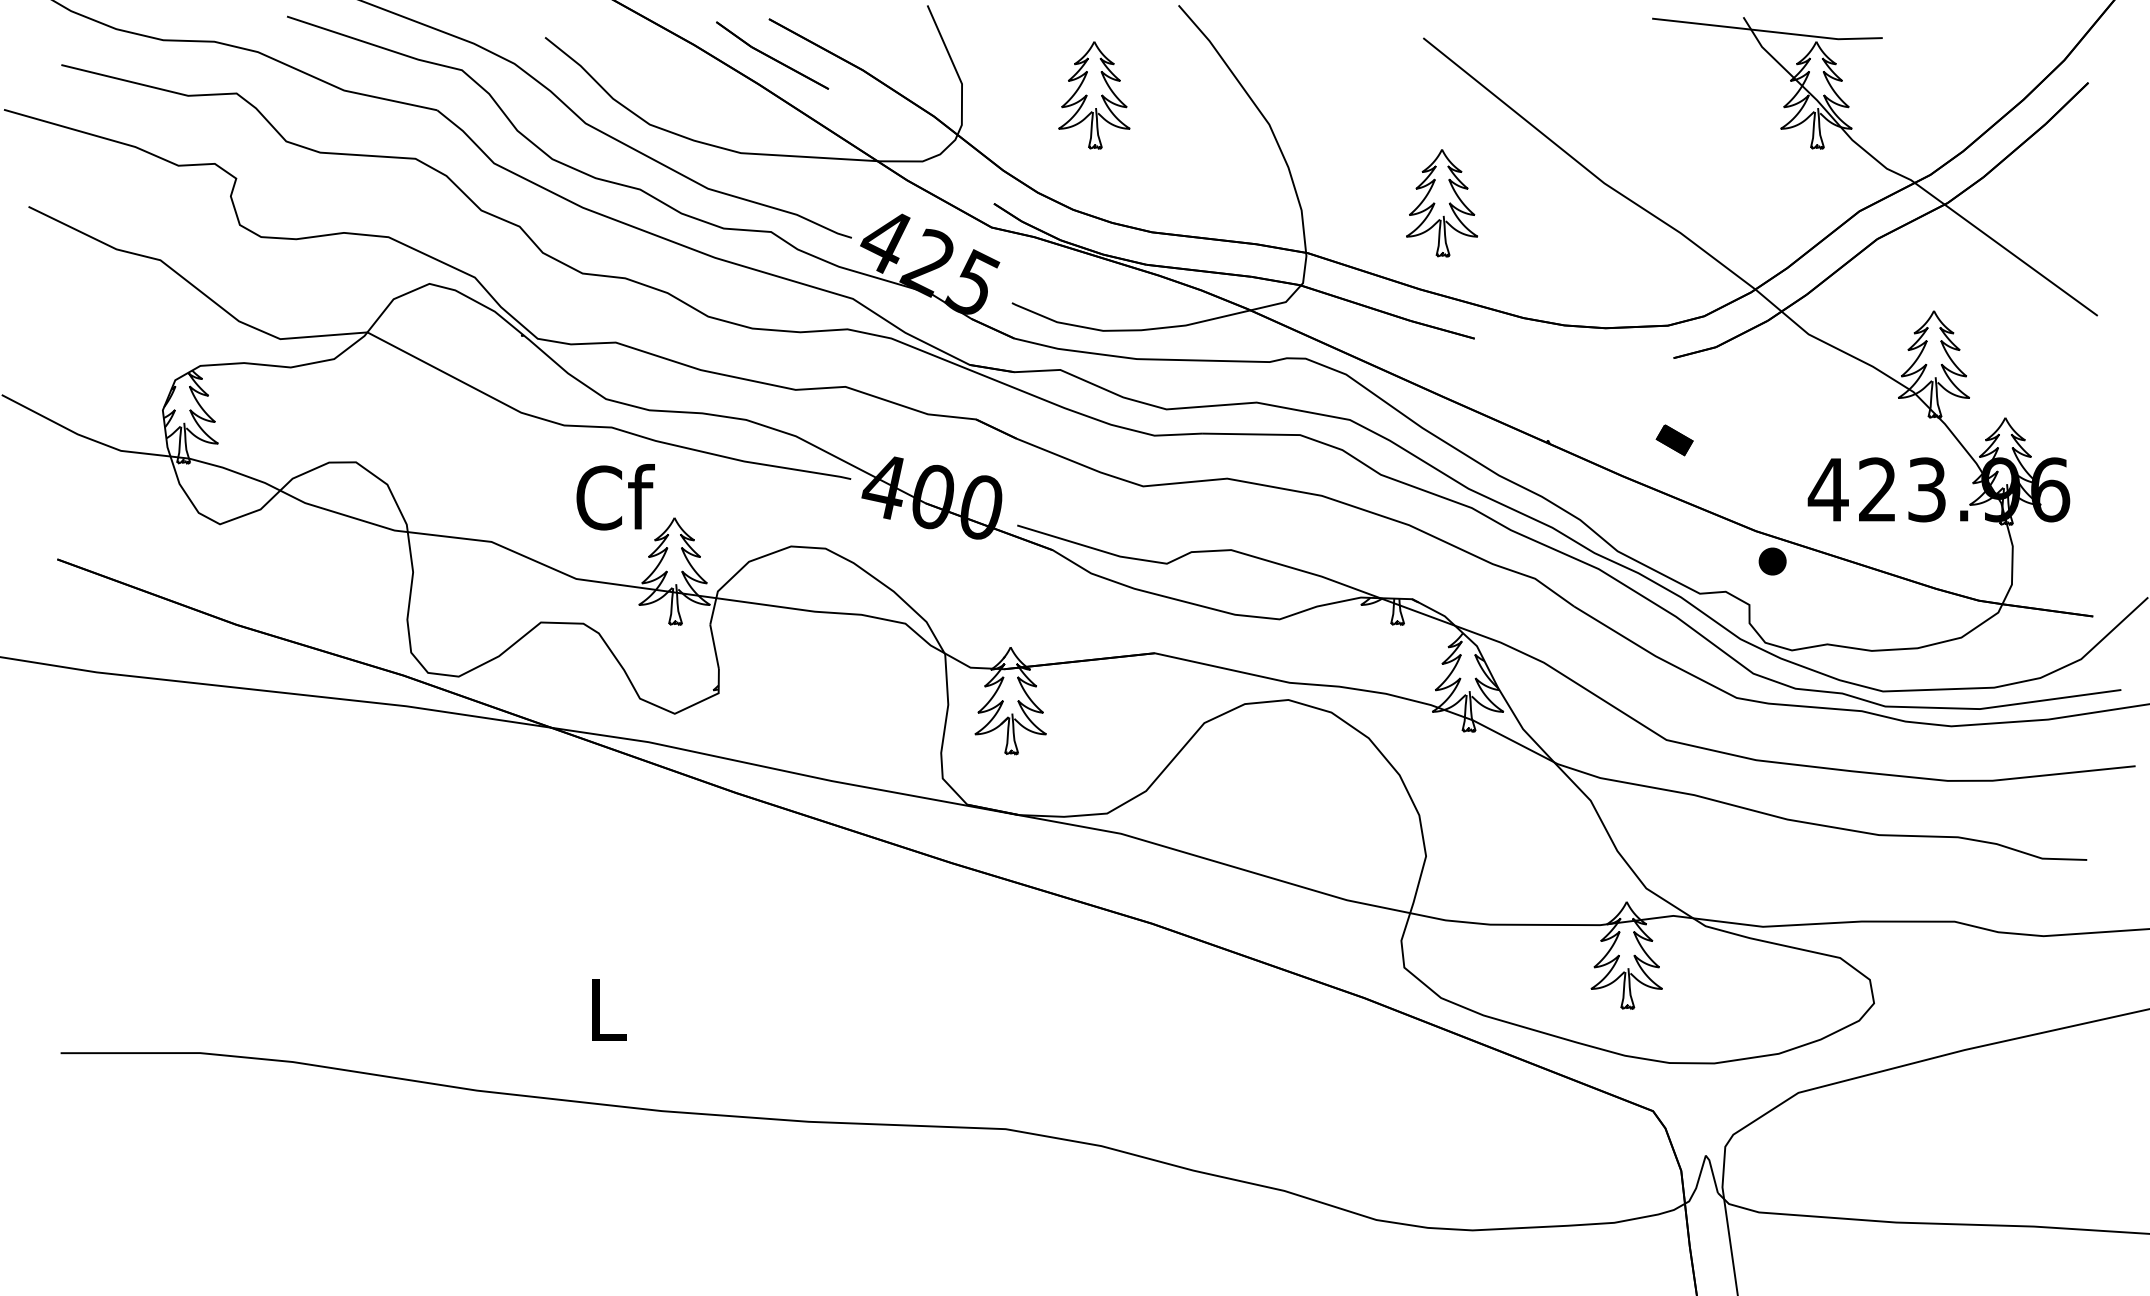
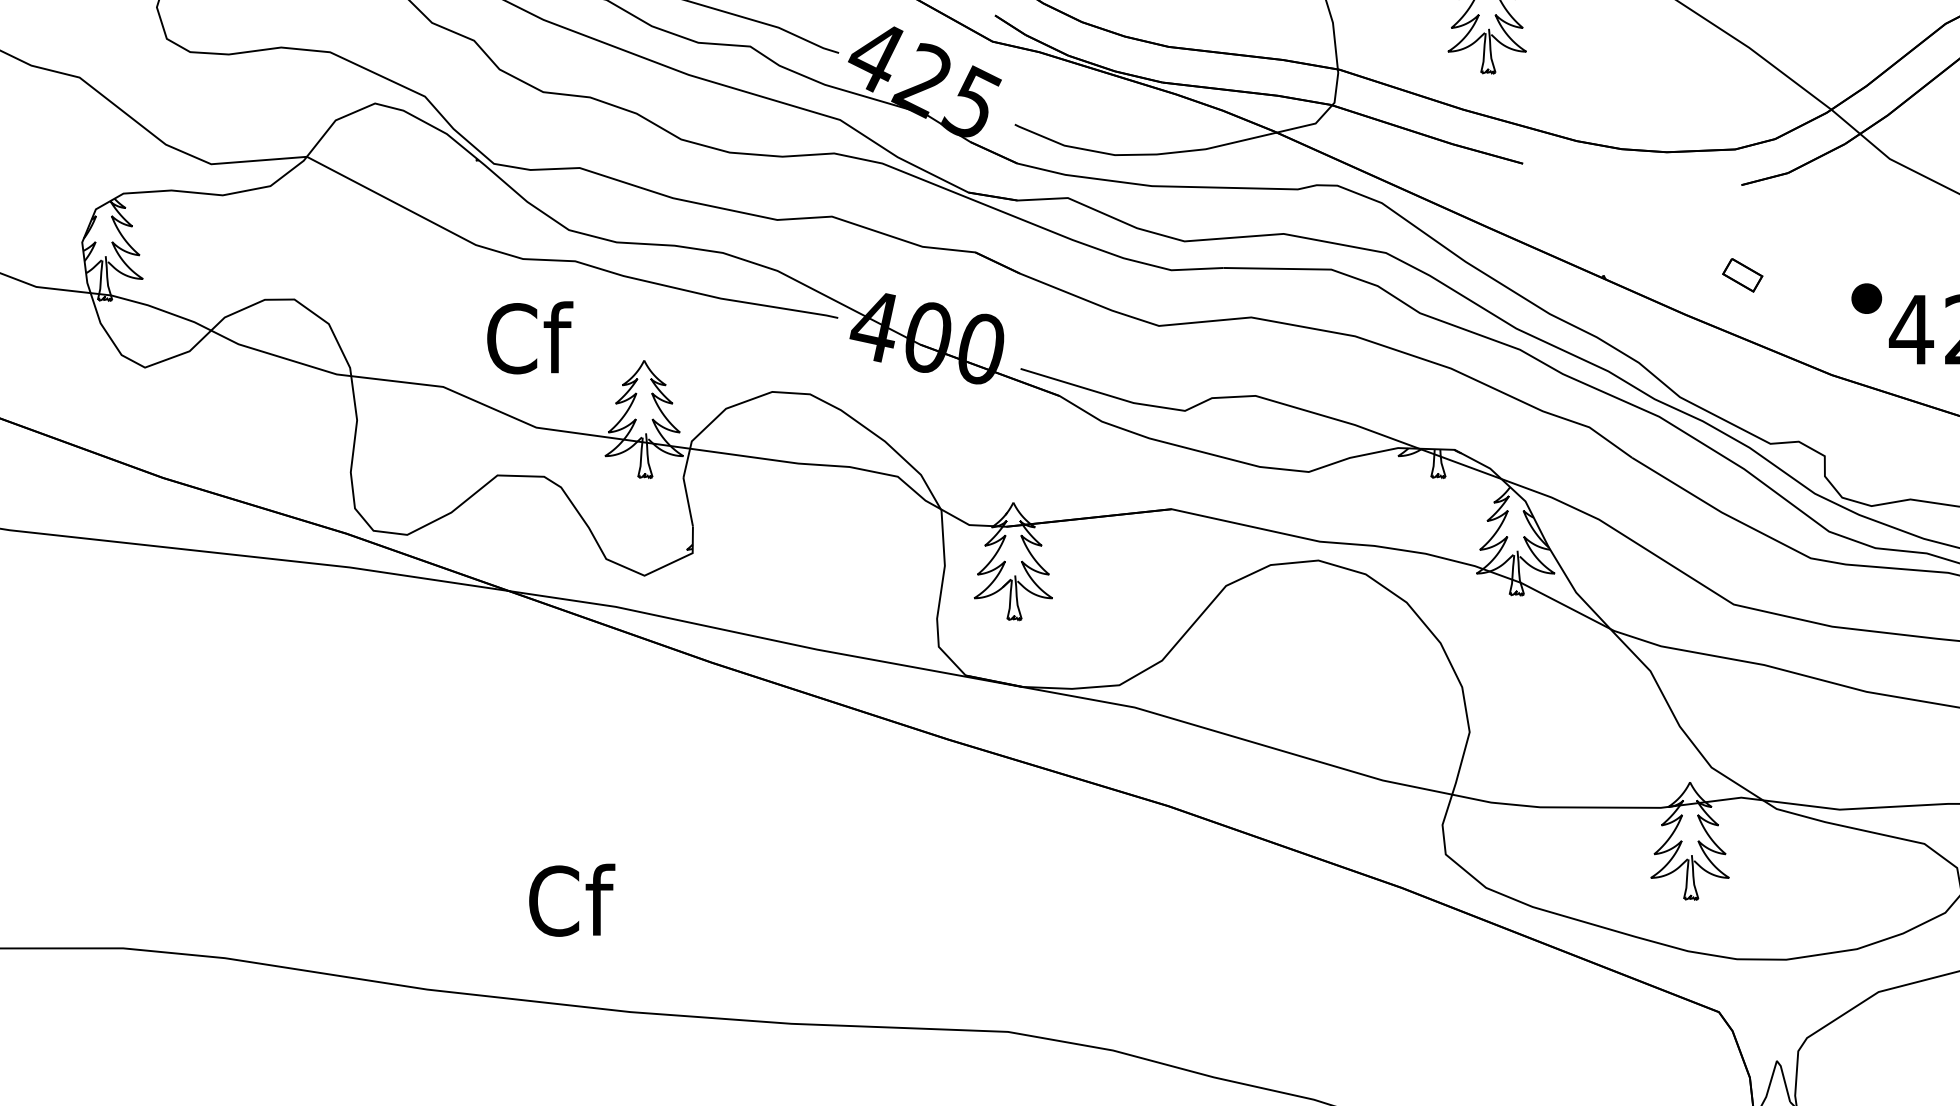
fill: (1674, 440) -> (1742, 275), removed
text: (615, 497) -> (529, 338), moved
part: (1772, 561) -> (1866, 298), moved
text: (608, 1009) -> (571, 900), L -> Cf

